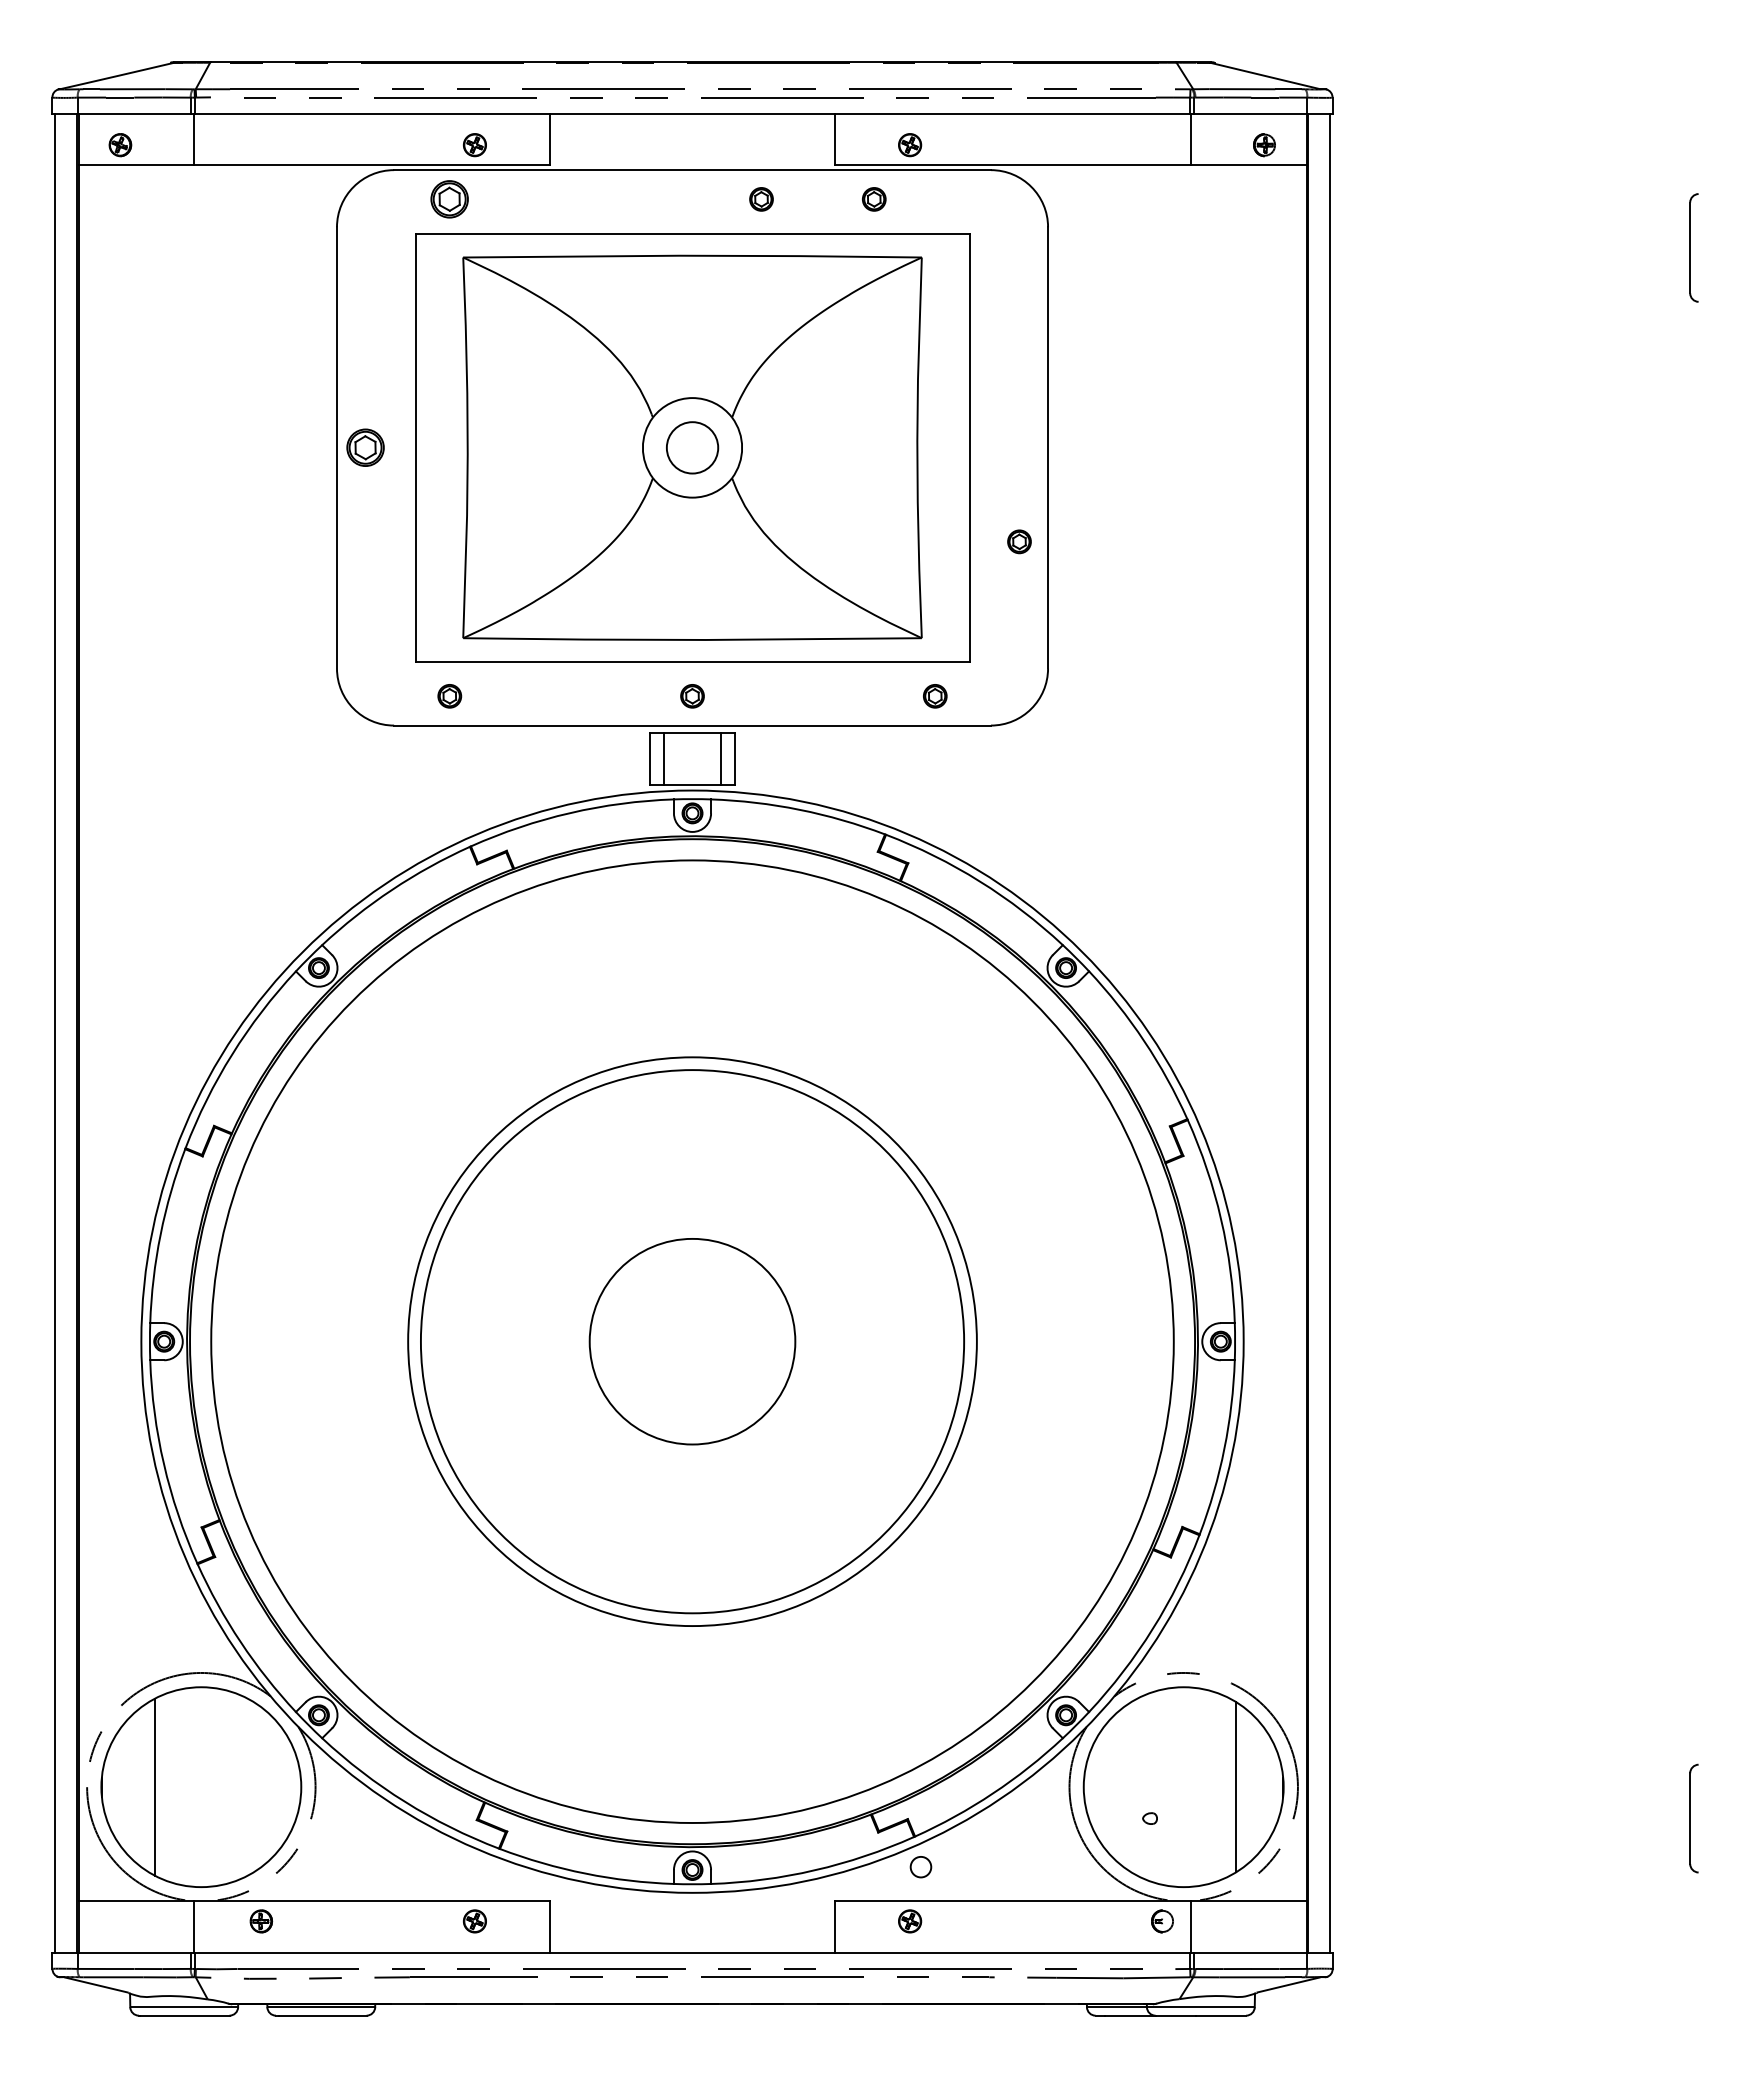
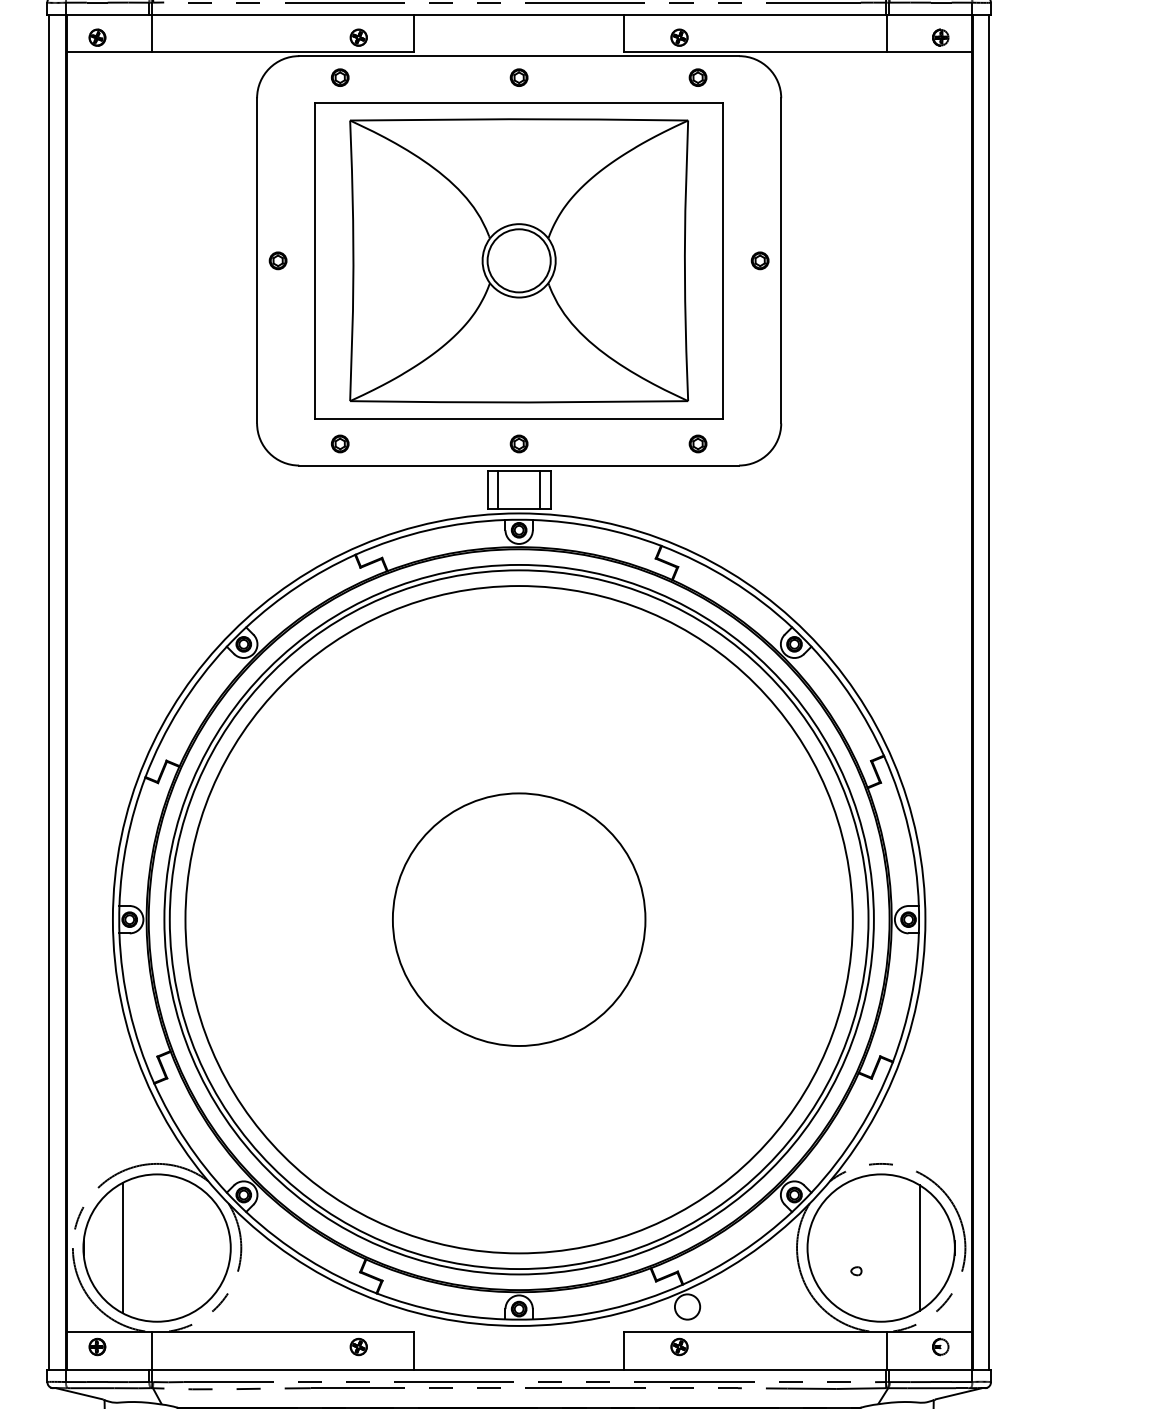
part: (449, 199) -> (340, 77), size x0.62
part: (761, 199) -> (519, 77), moved
part: (874, 199) -> (698, 77), moved
part: (365, 447) -> (278, 260), size x0.62
circle: (692, 447) -> (519, 260), size x1.67
part: (1019, 541) -> (760, 260), moved
circle: (692, 1341) -> (519, 919), size x1.67
circle: (692, 1341) -> (519, 919), size x1.67
circle: (692, 1341) -> (519, 919), size x1.67
circle: (920, 1867) -> (687, 1307), size x1.67
part: (261, 1921) -> (97, 1347), moved
part: (1162, 1921) -> (940, 1347), moved

